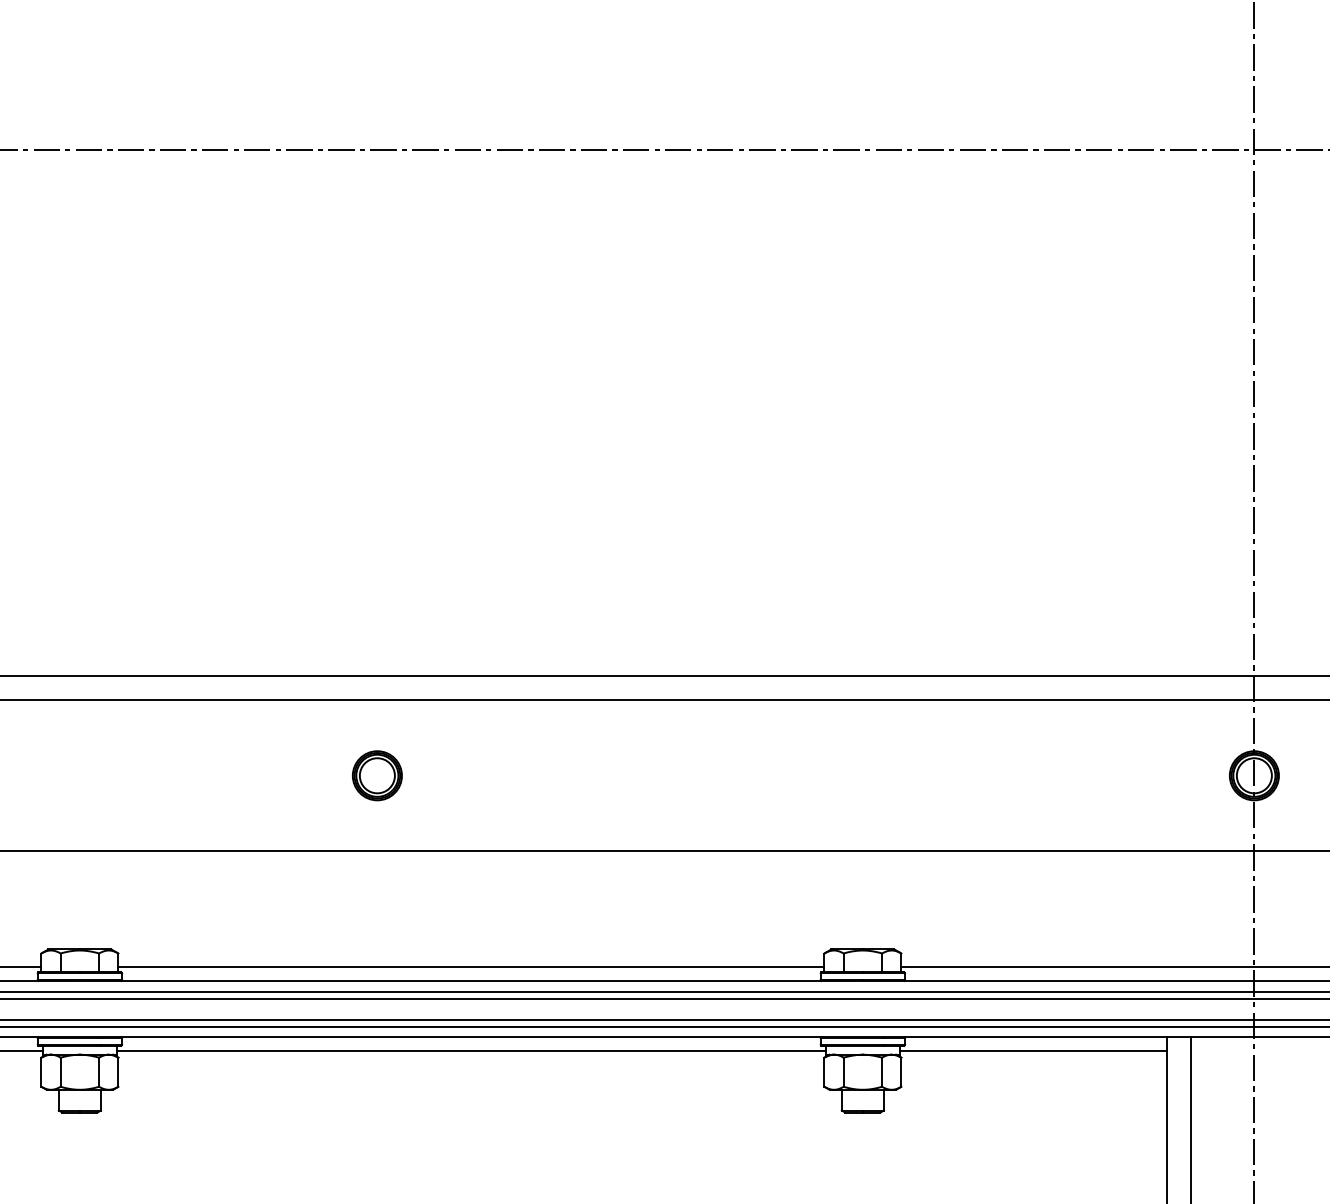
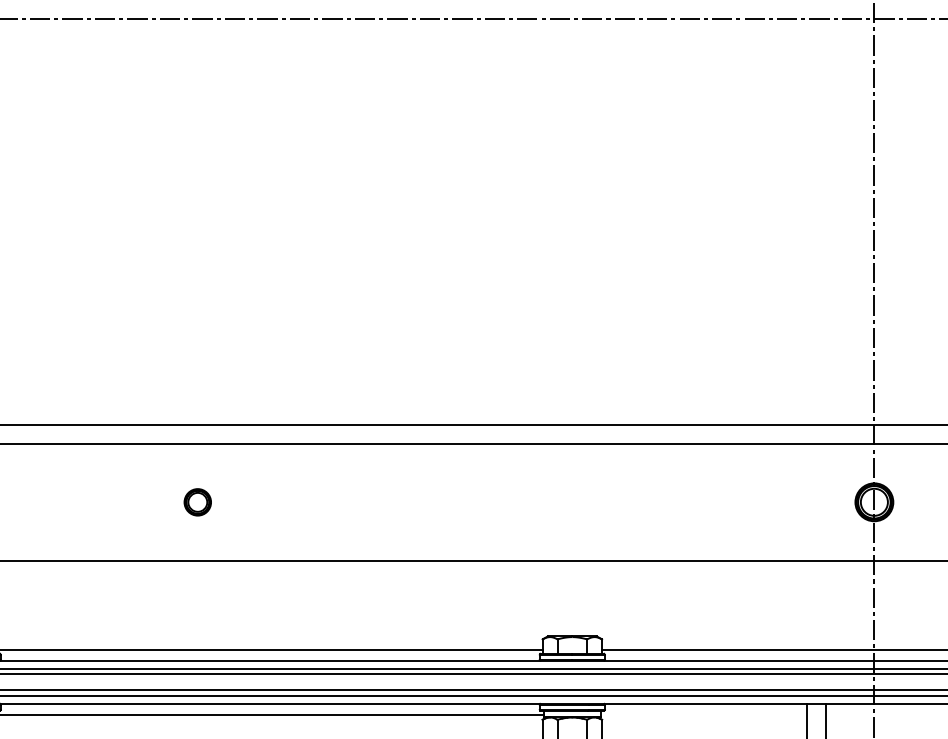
part: (377, 775) -> (197, 502), size x0.7
line: (1032, 1051) -> (703, 715), removed

